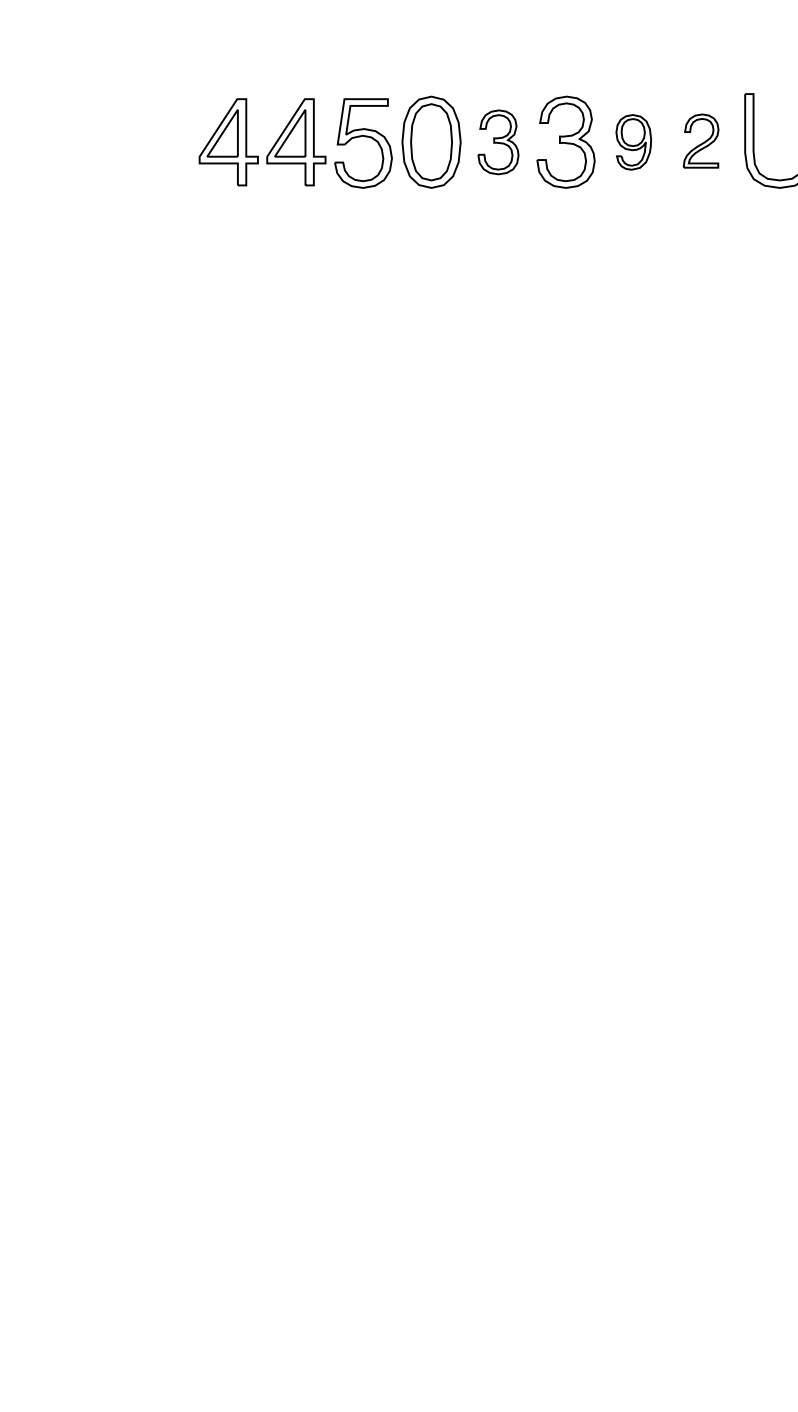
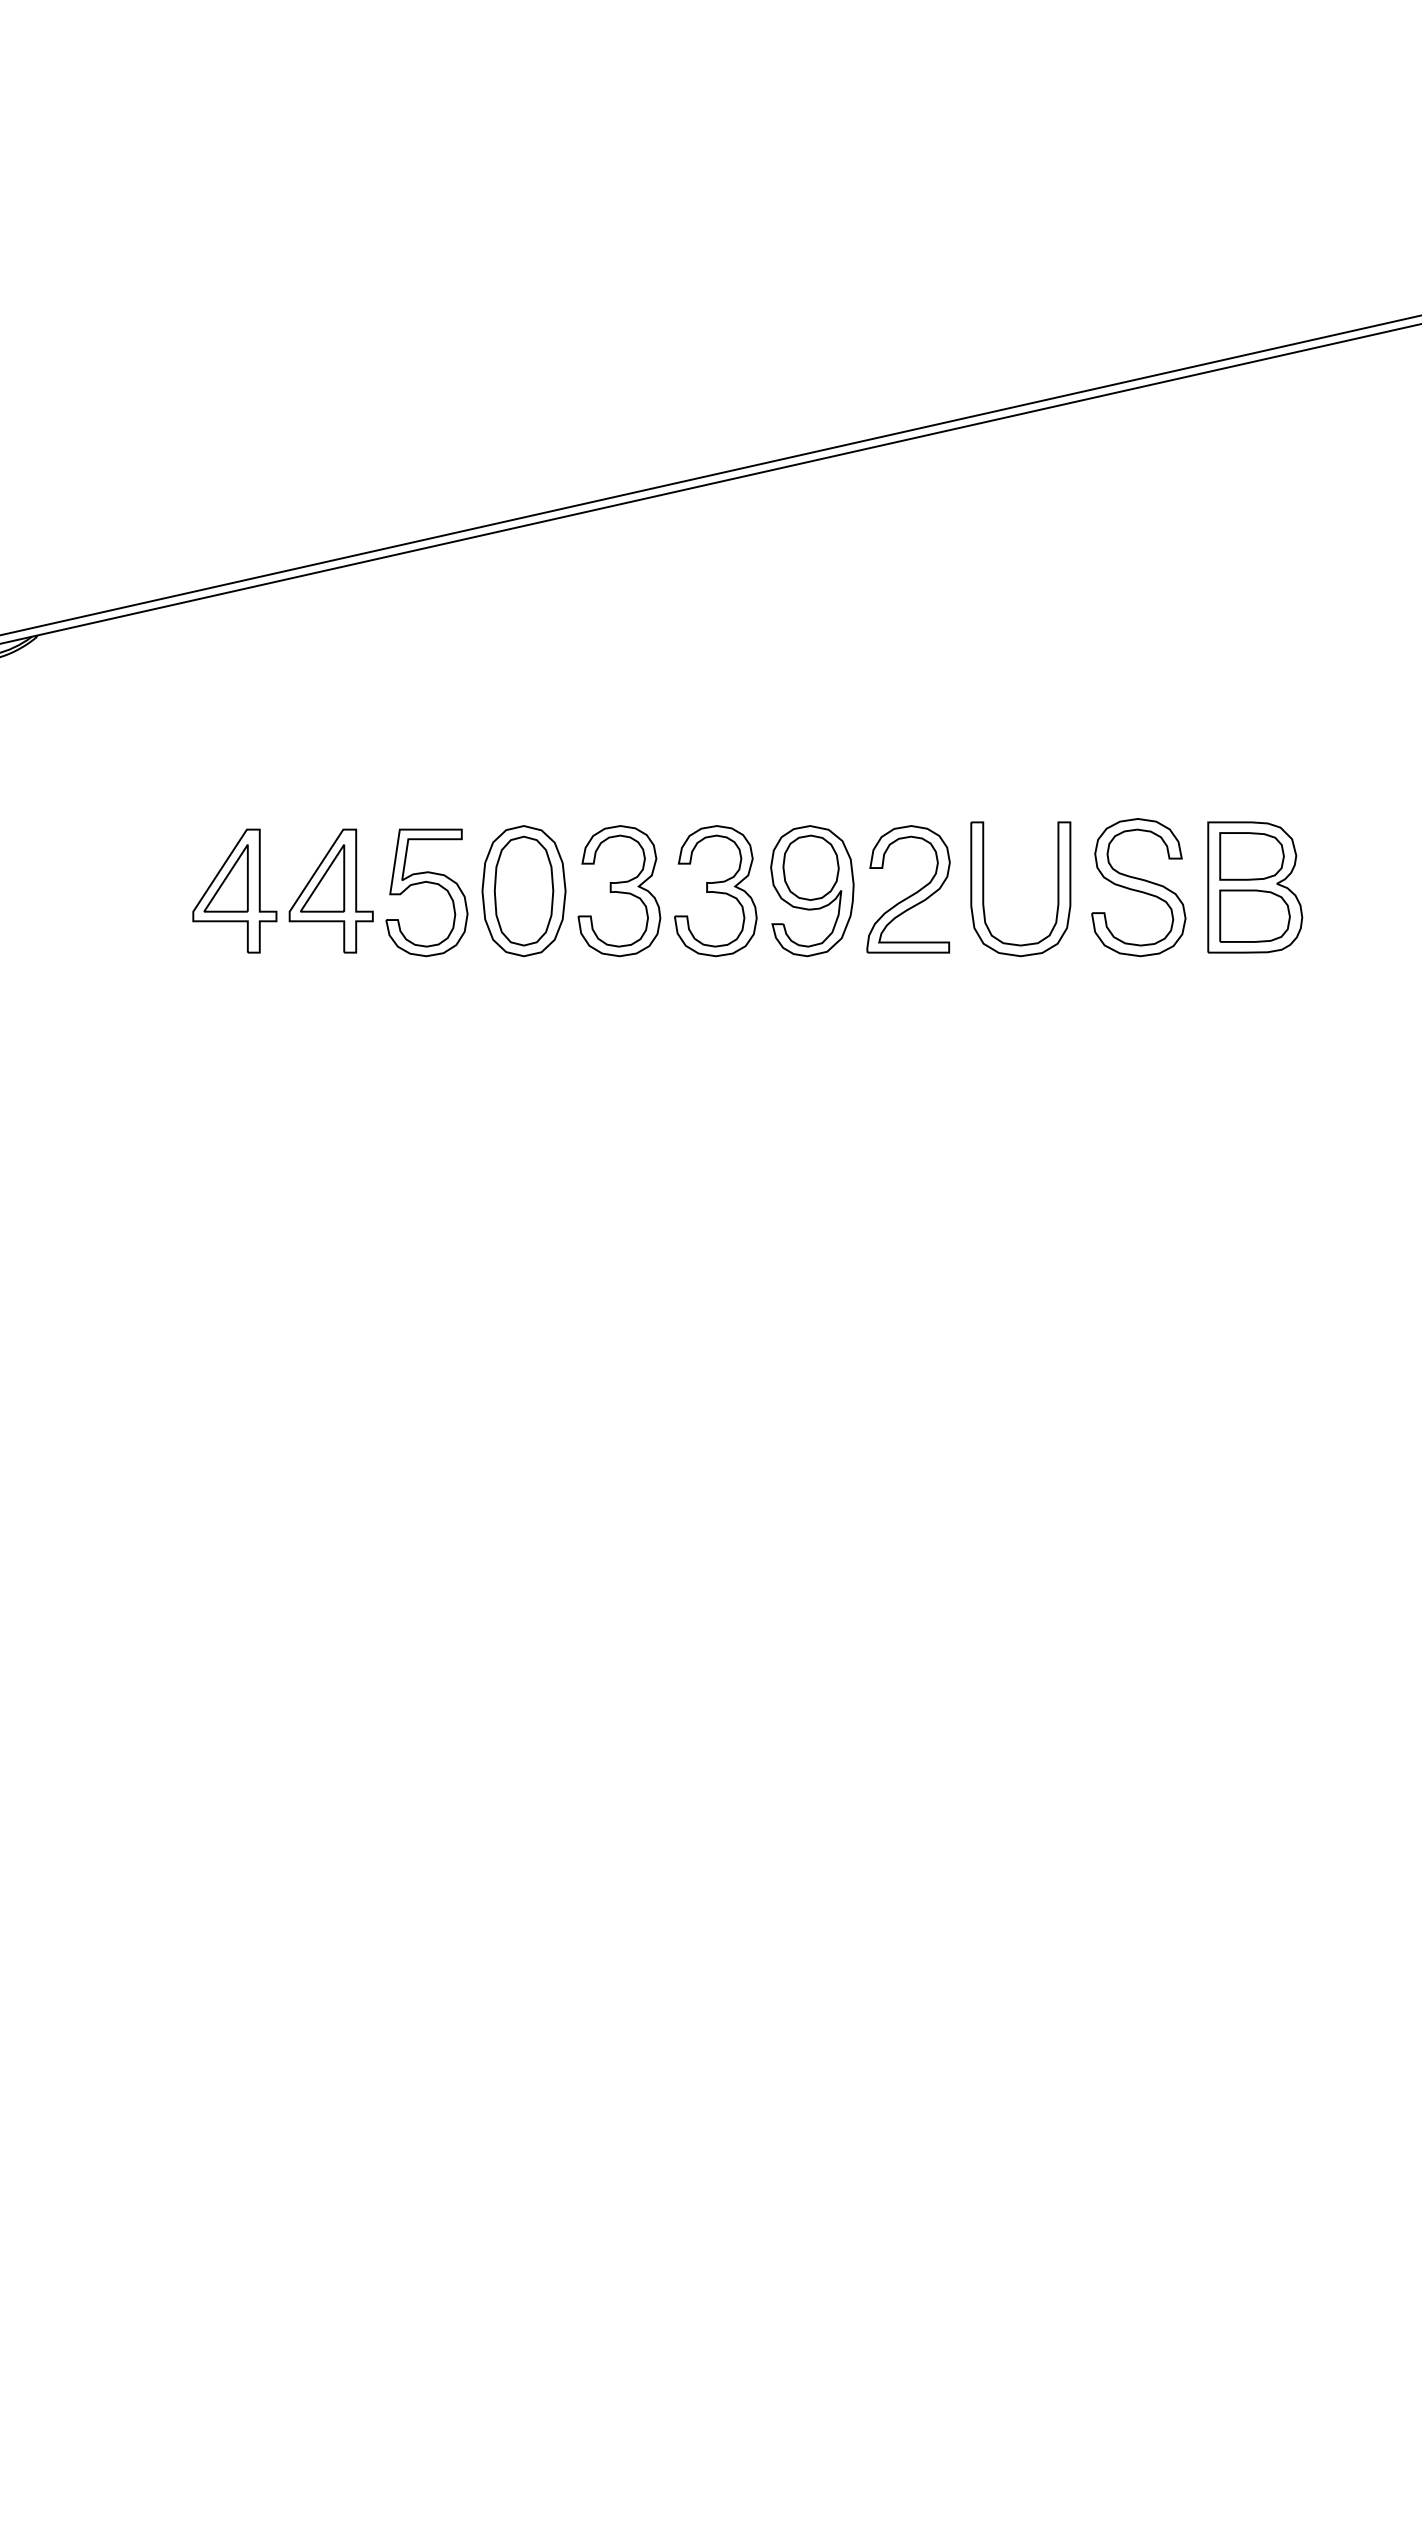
part: (701, 141) -> (908, 889), size x1.67
part: (498, 142) -> (619, 891), size x1.43
part: (633, 142) -> (812, 891), size x1.67

